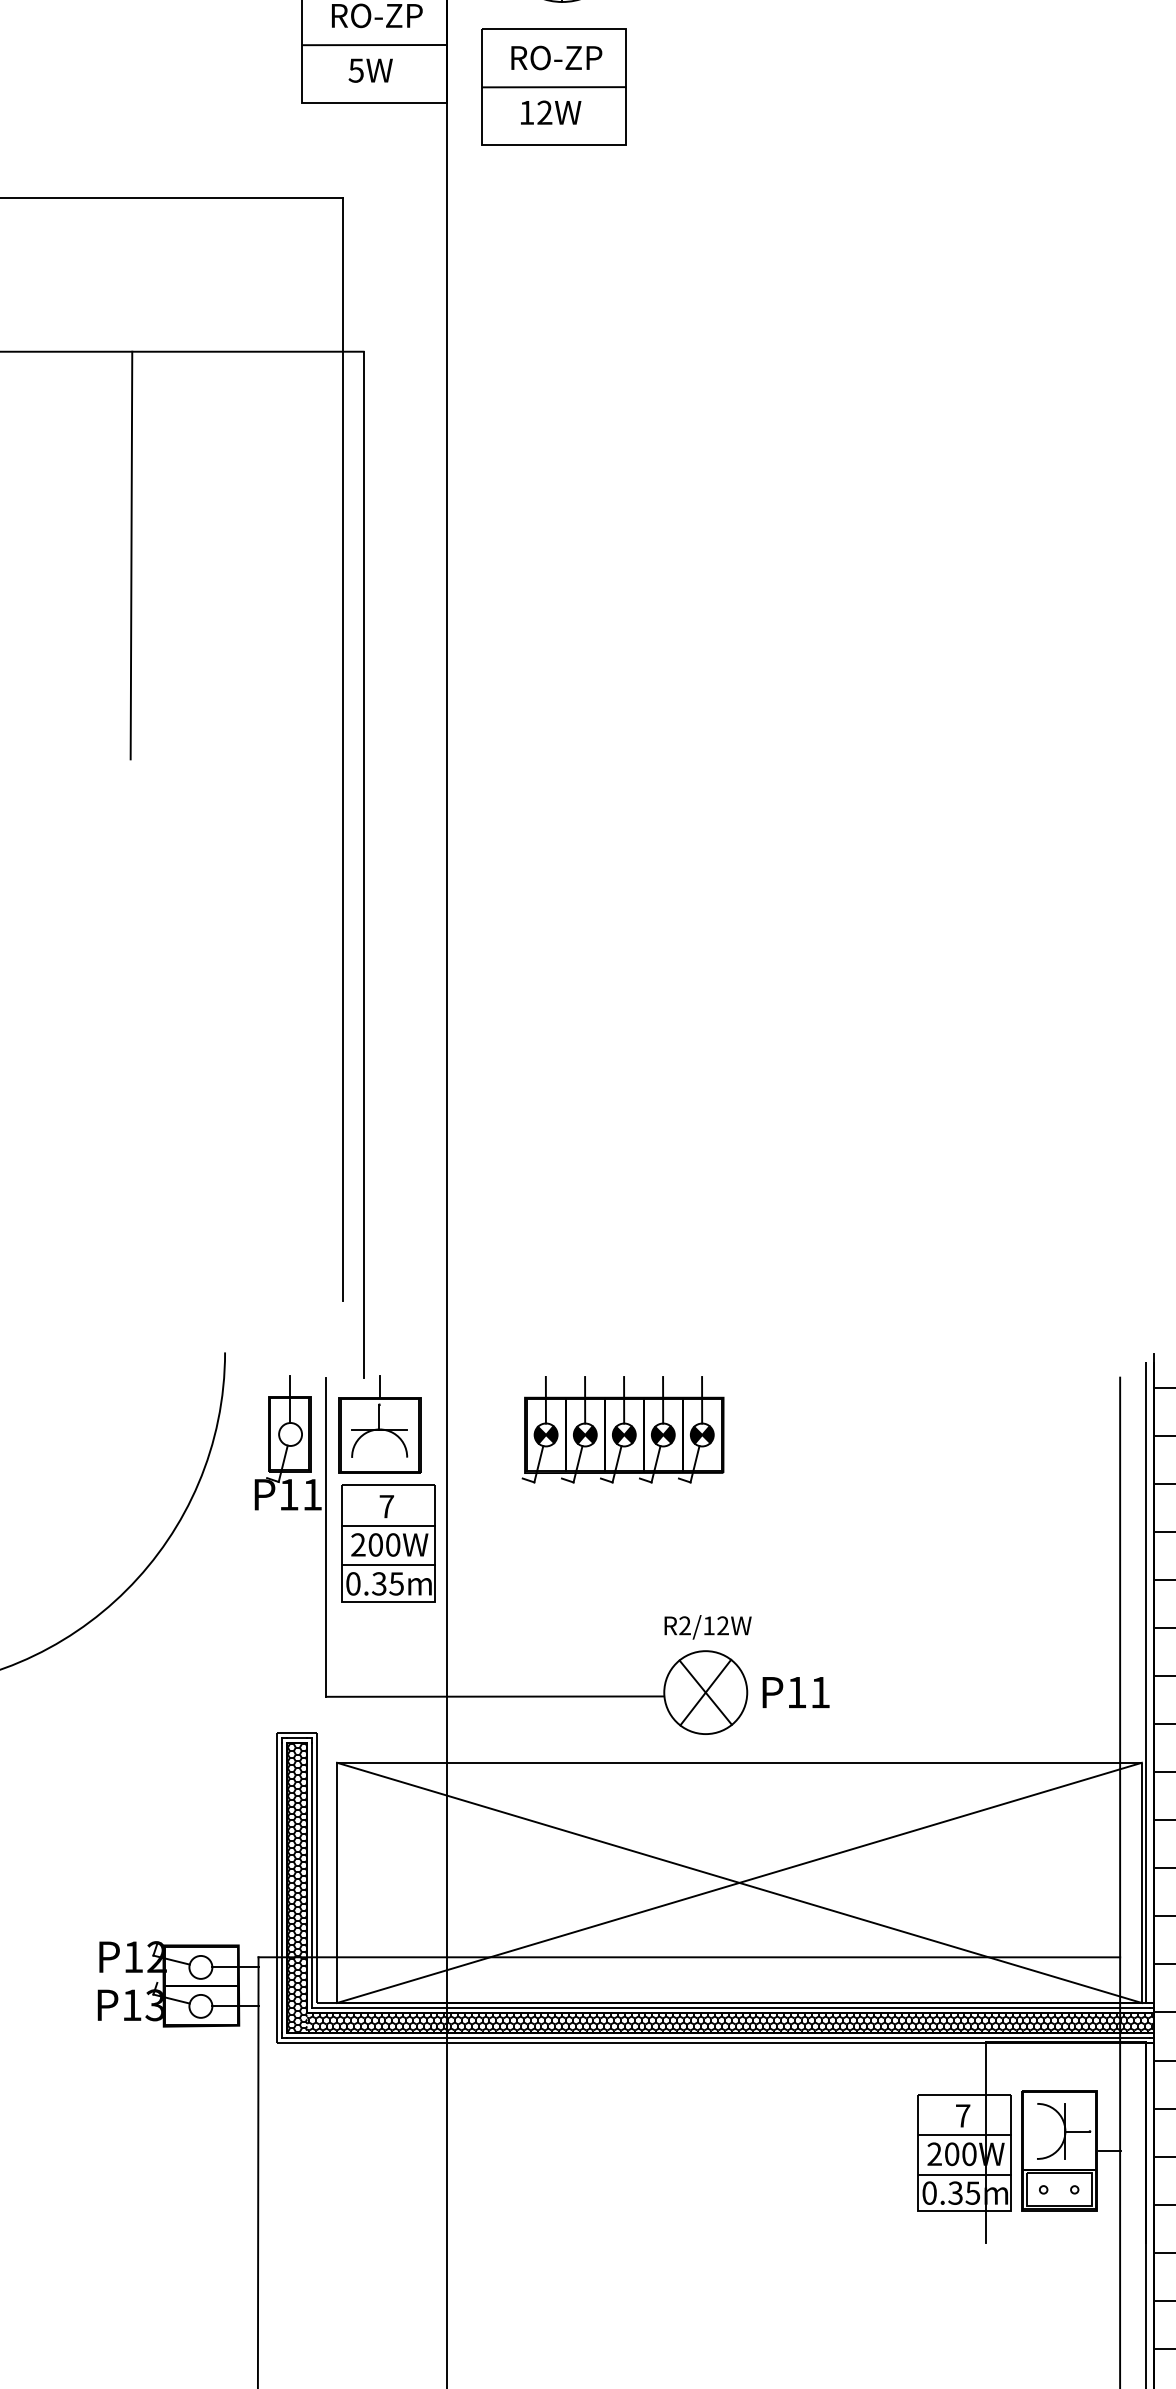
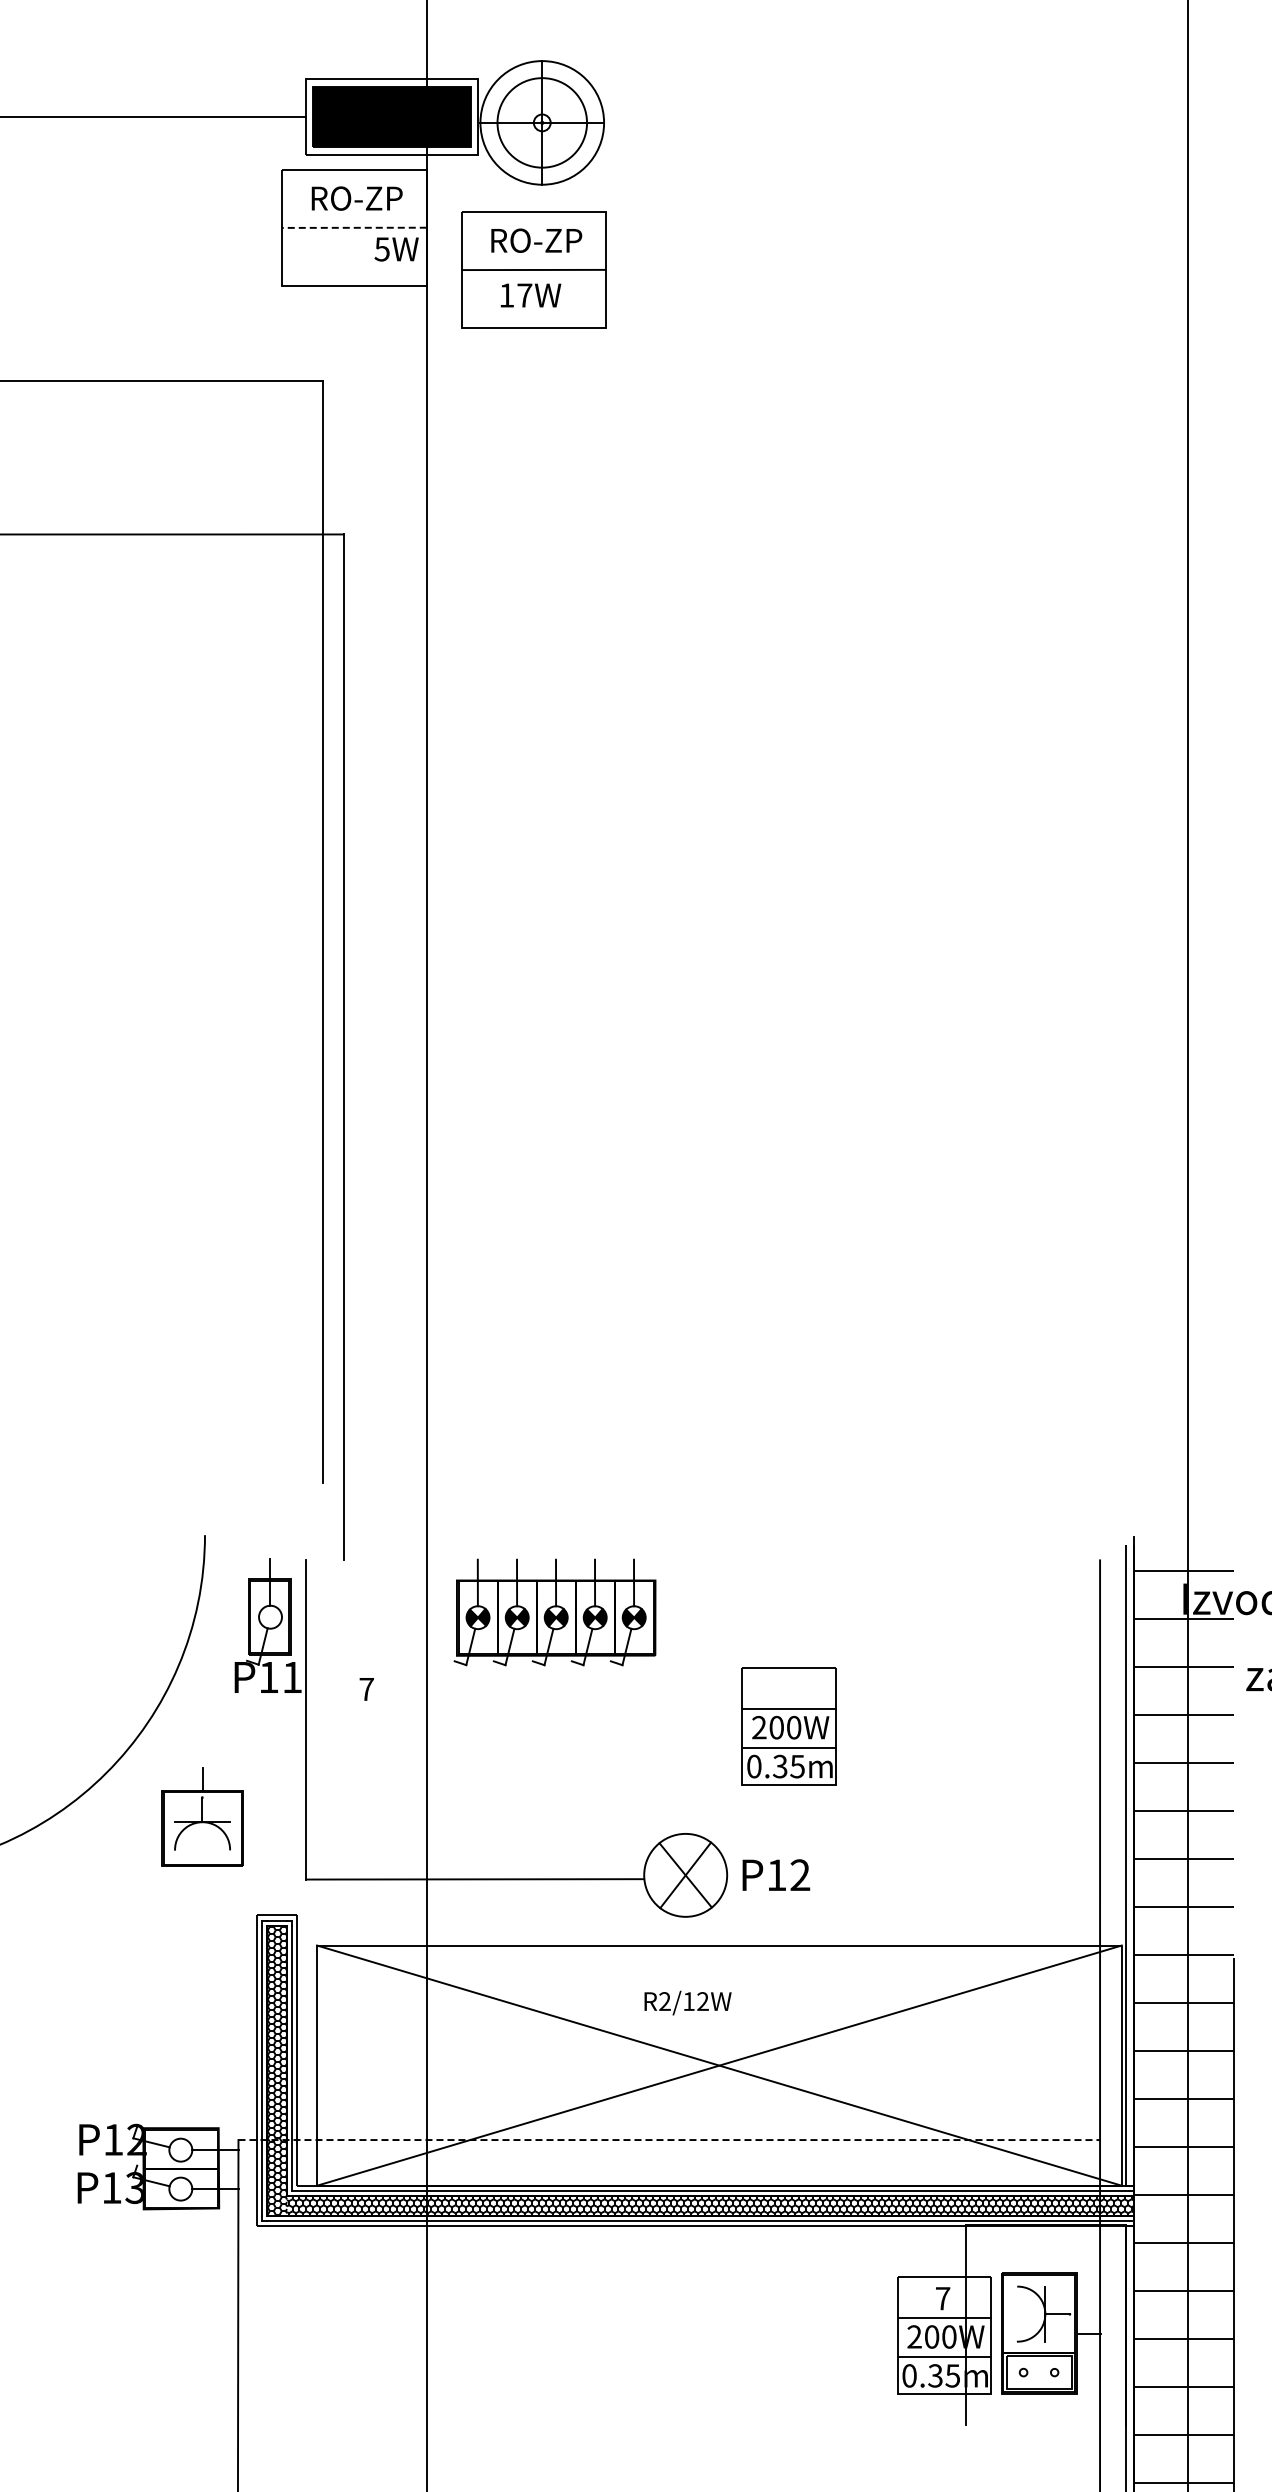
line: (374, 44) -> (354, 227), solid -> dashed
text: (370, 70) -> (396, 249), moved
text: (544, 112) -> (524, 295), 12W -> 17W
line: (131, 555) -> (111, 738), removed
part: (379, 1423) -> (202, 1816), moved
part: (622, 1429) -> (554, 1612), moved
part: (387, 1543) -> (788, 1726), moved
text: (707, 1626) -> (687, 2002), moved
text: (820, 1691) -> (800, 1874), P11 -> P12
line: (689, 1957) -> (669, 2140), solid -> dashed

